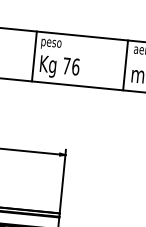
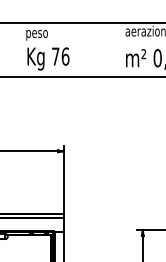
line: (34, 56) -> (20, 49), removed
line: (125, 65) -> (118, 49), removed

